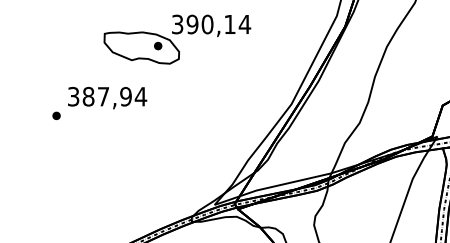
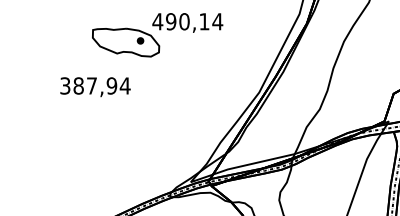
text: (177, 24) -> (157, 21), 390,14 -> 490,14
part: (55, 115) -> (49, 102), removed

